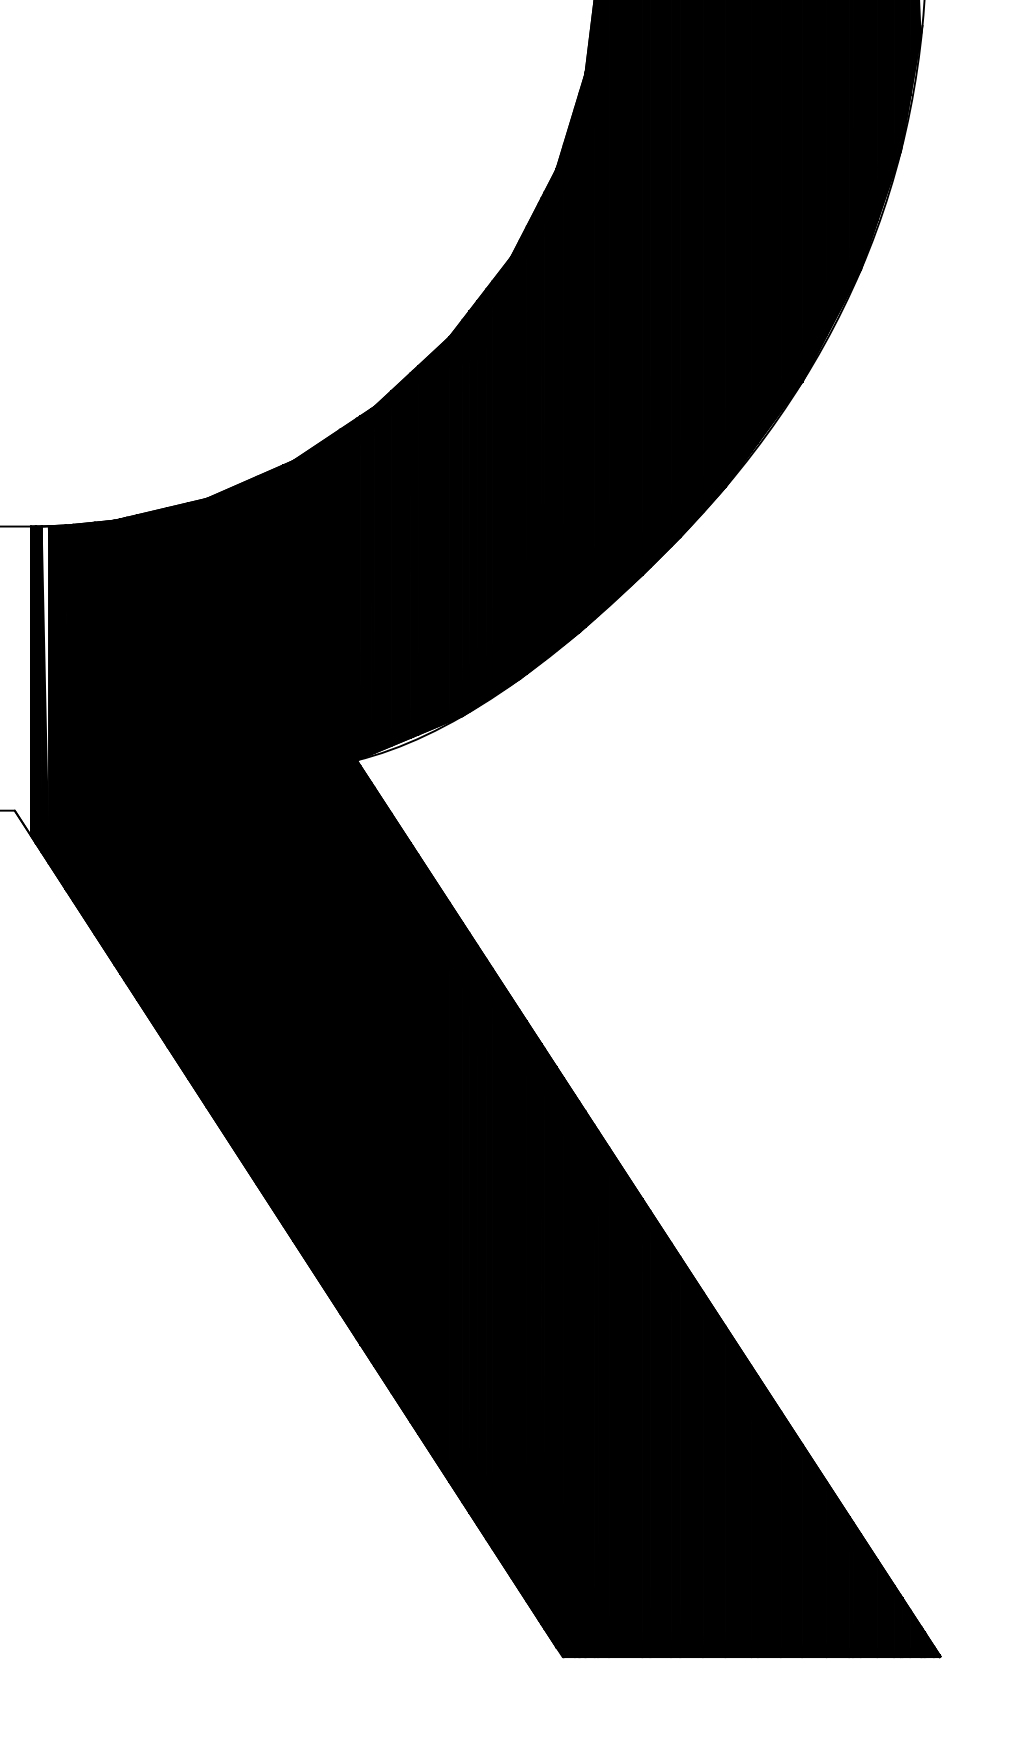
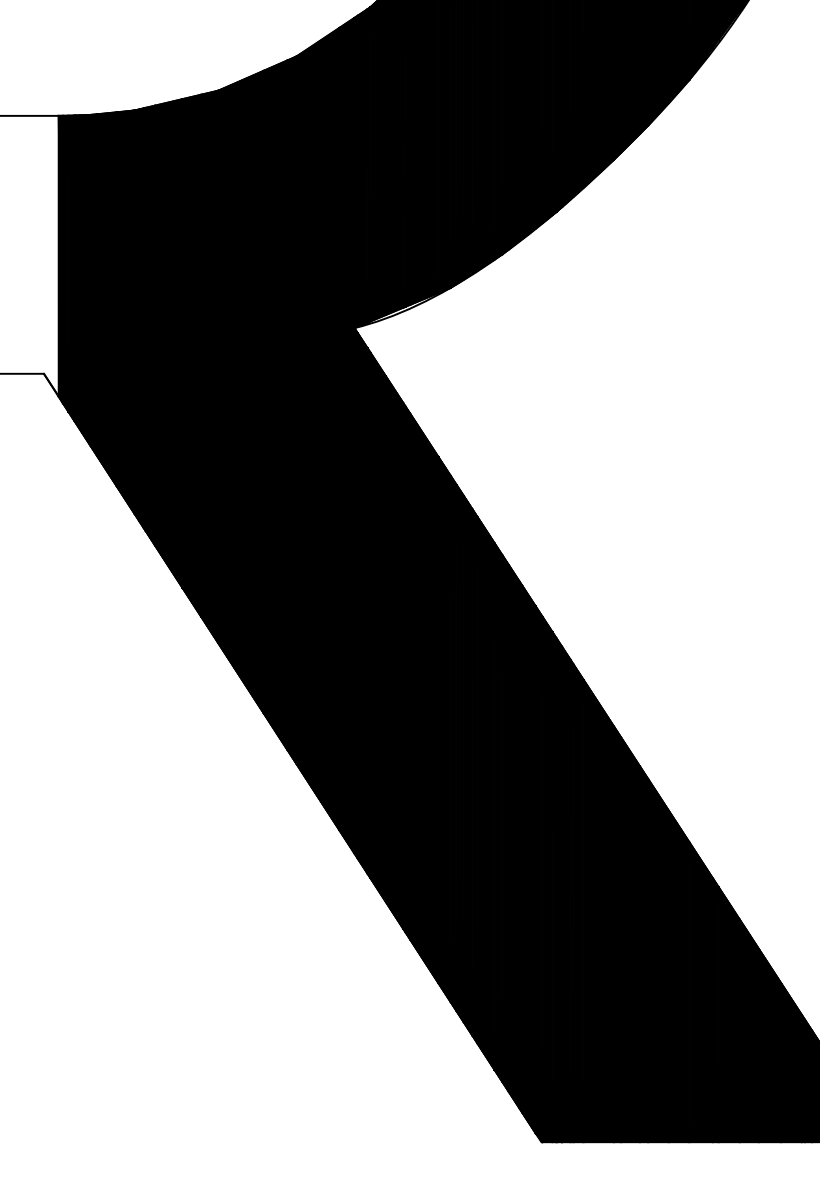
fill: (44, 694) -> (70, 268), added

